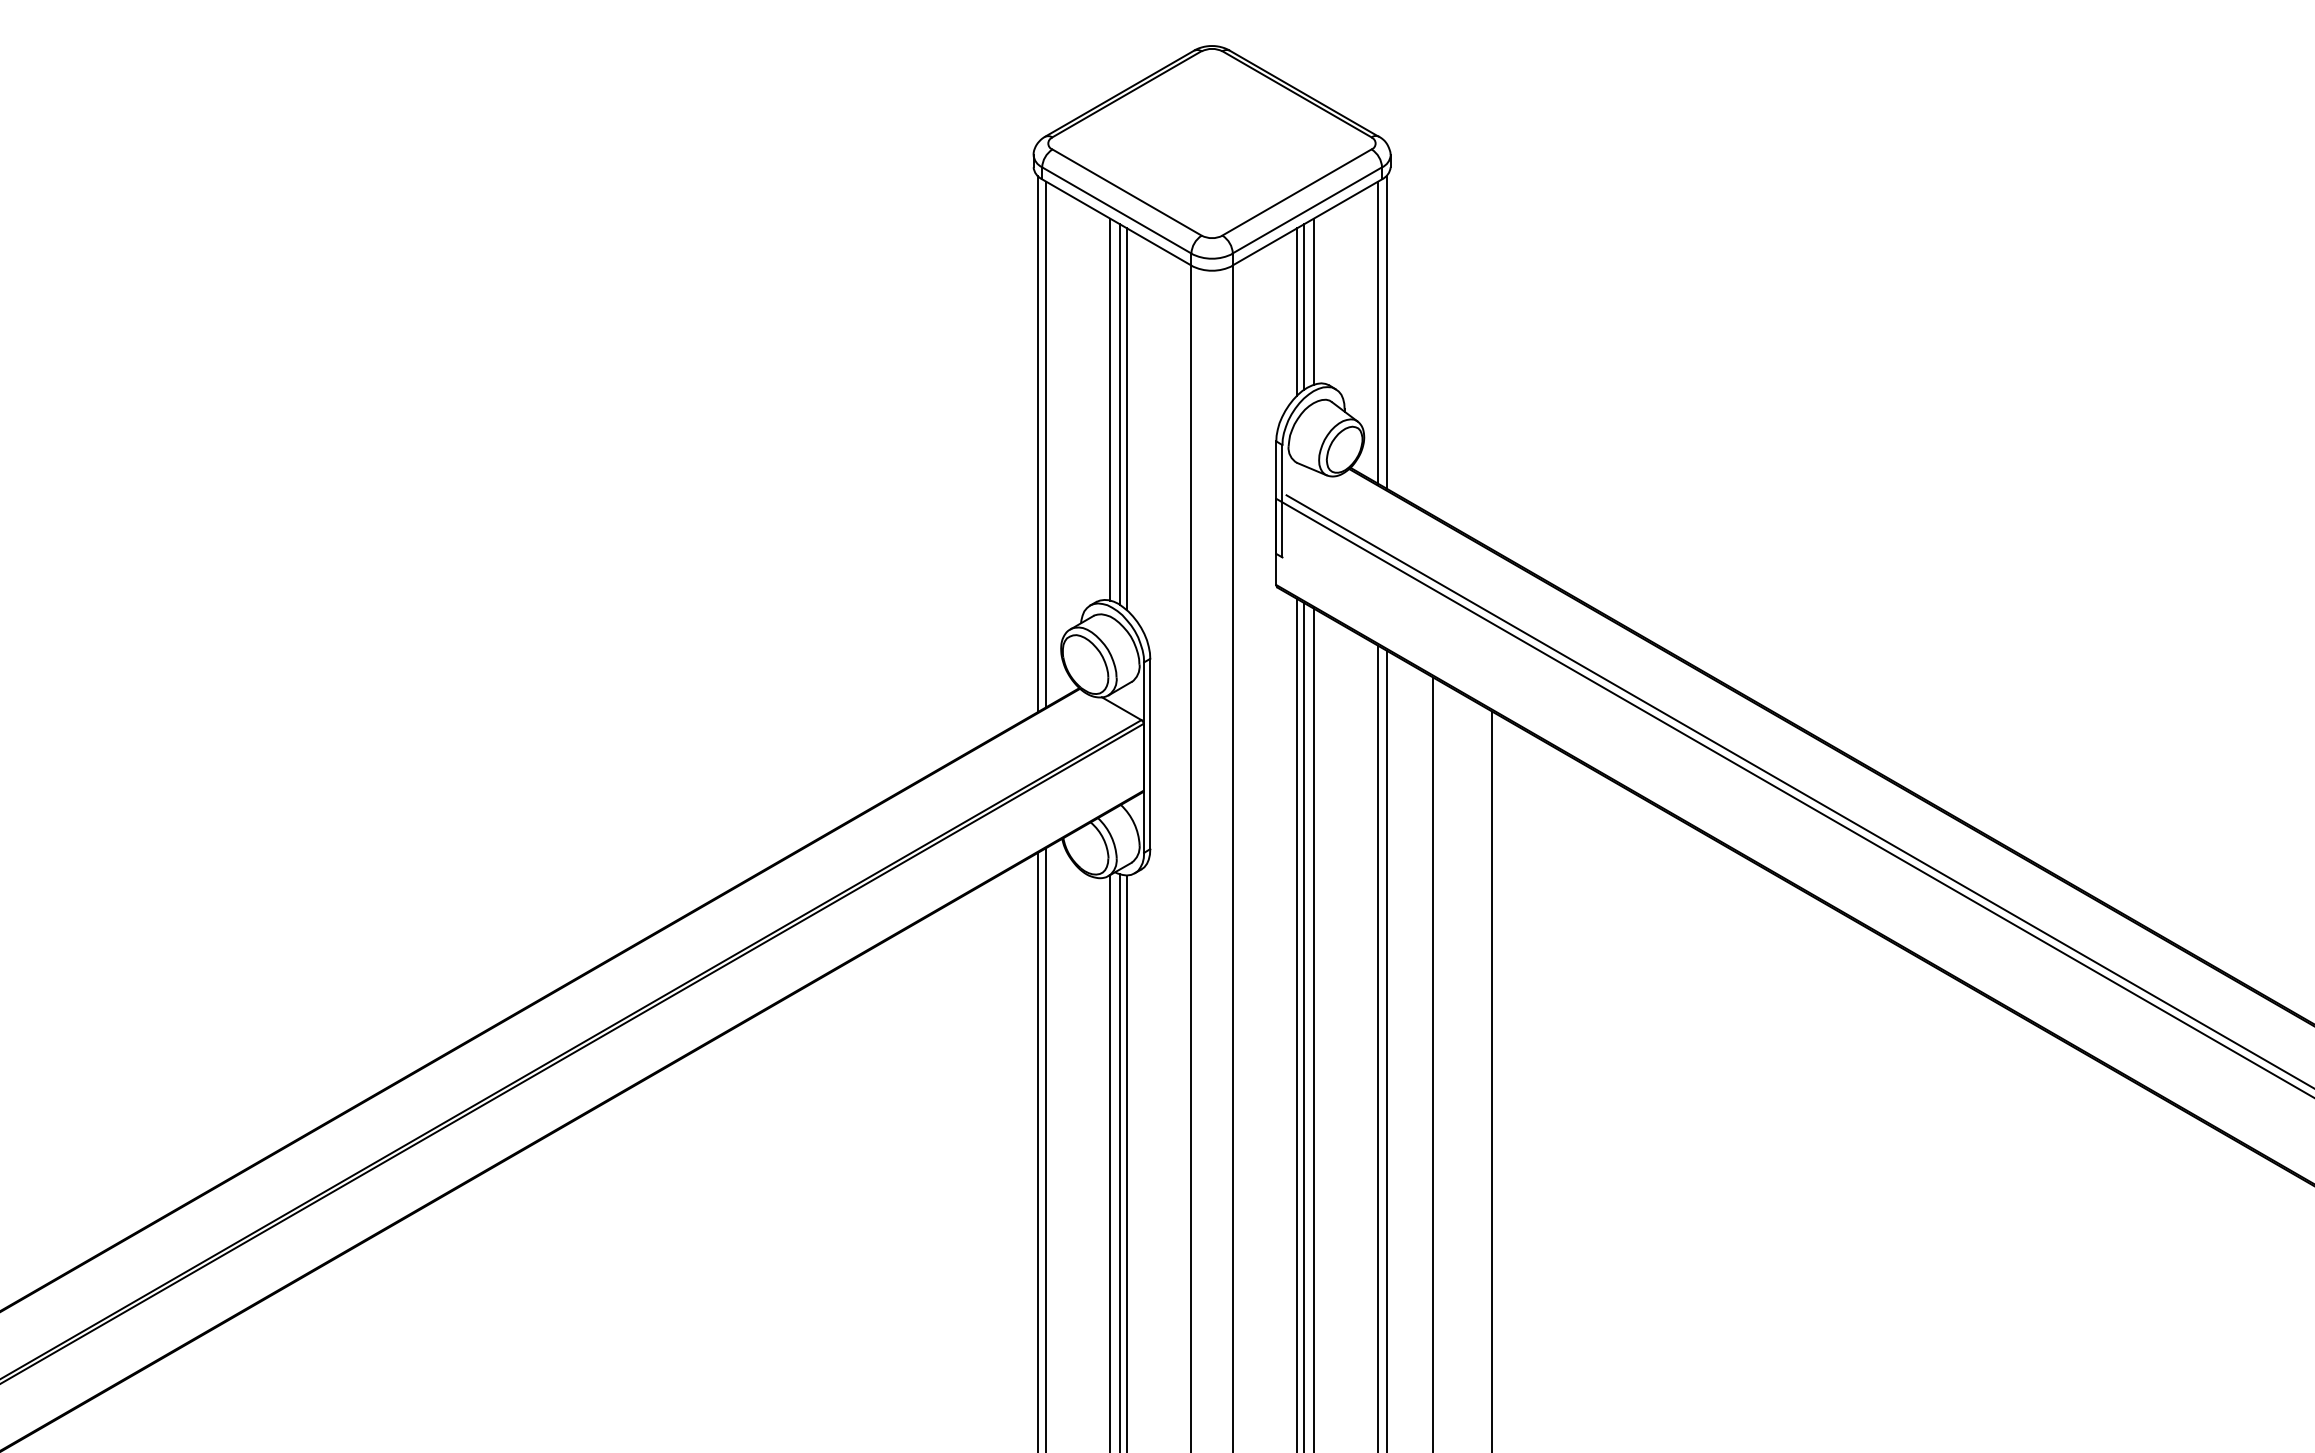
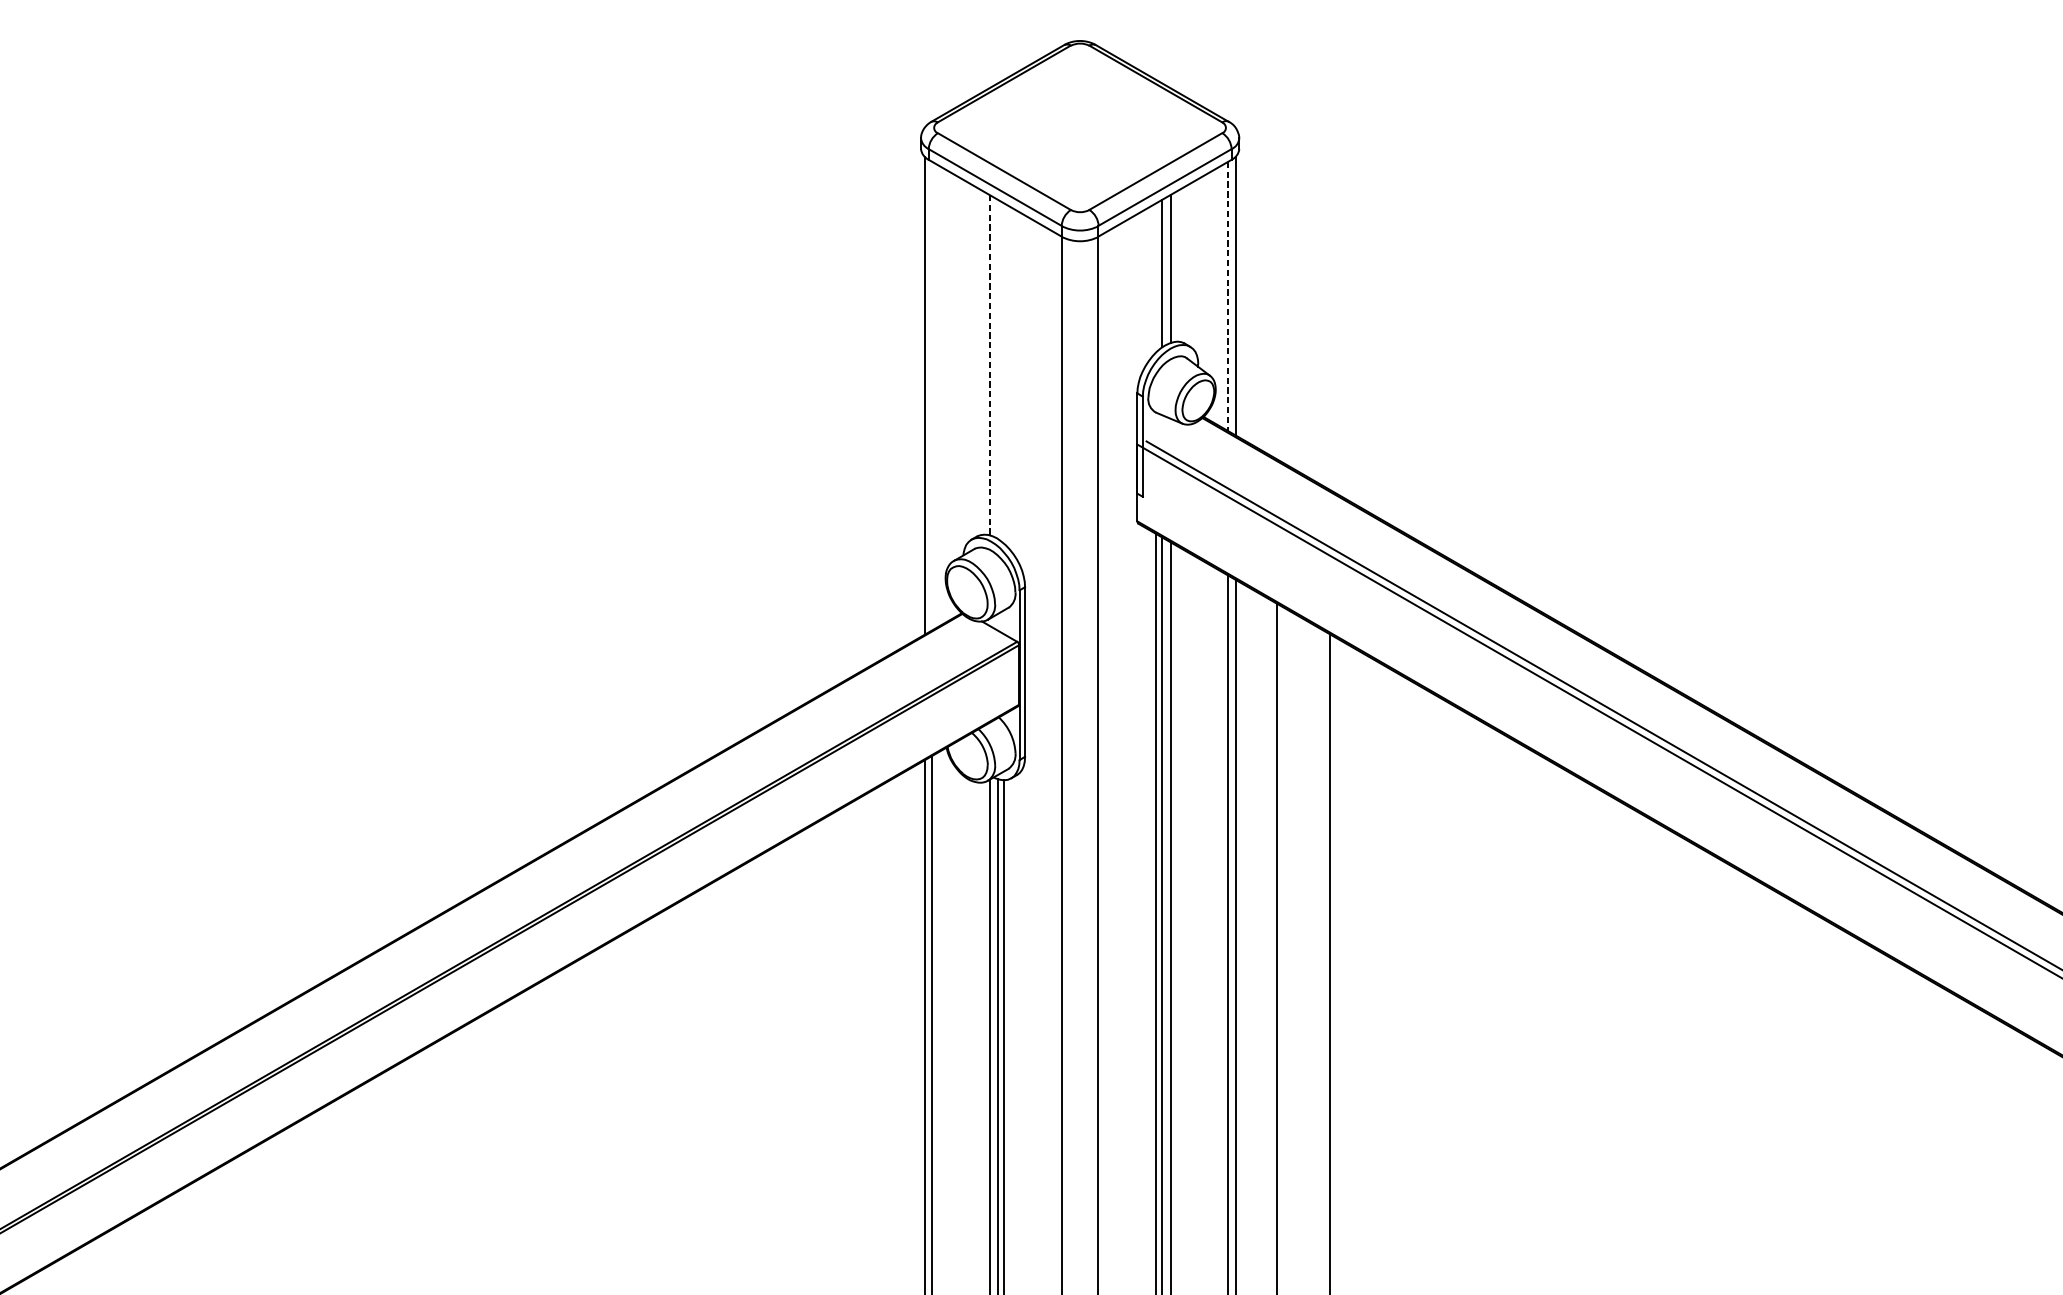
line: (1297, 311) -> (1156, 277), removed
line: (1377, 332) -> (1227, 296), solid -> dashed
line: (1110, 409) -> (989, 364), solid -> dashed
line: (1120, 414) -> (998, 369), removed
line: (1127, 419) -> (1004, 373), removed
line: (1046, 444) -> (932, 396), removed

